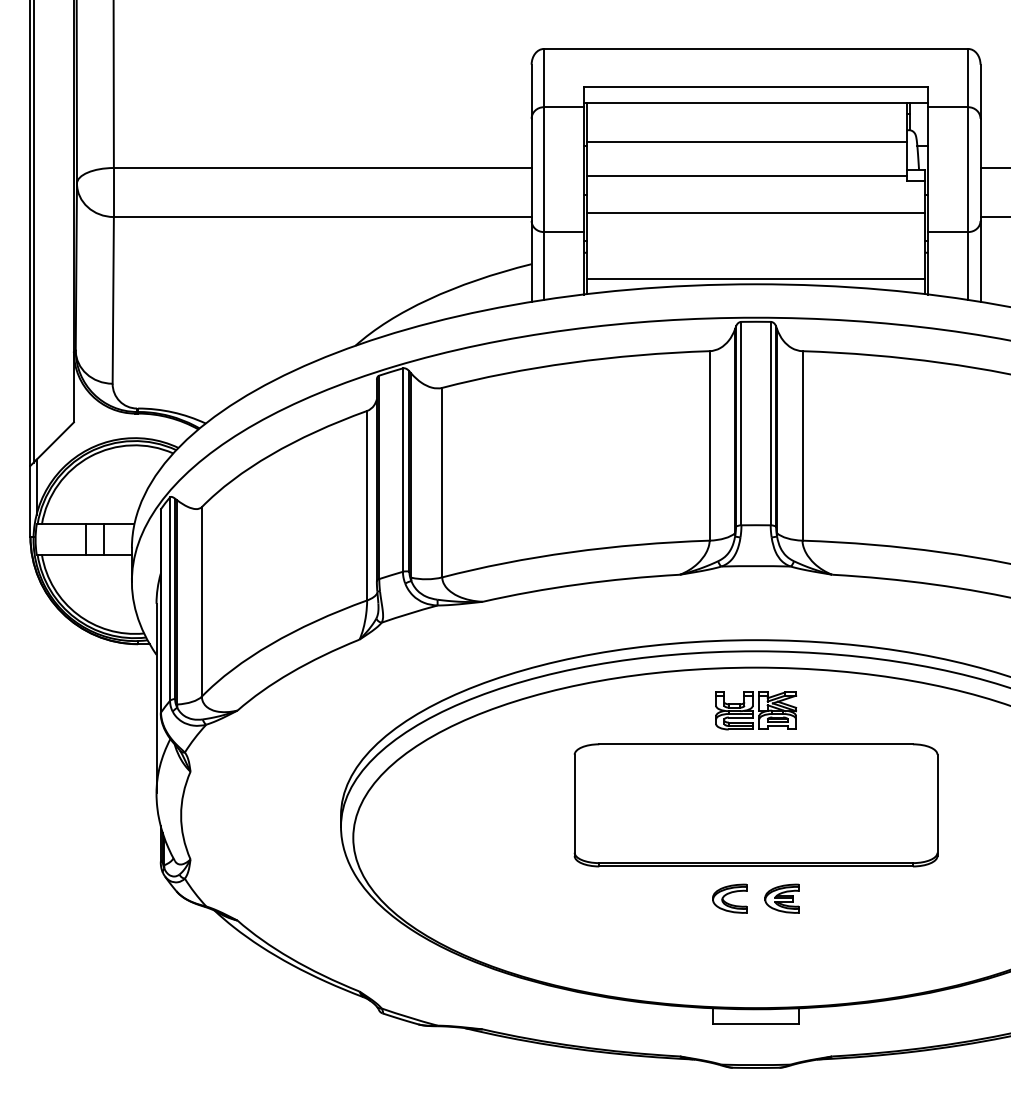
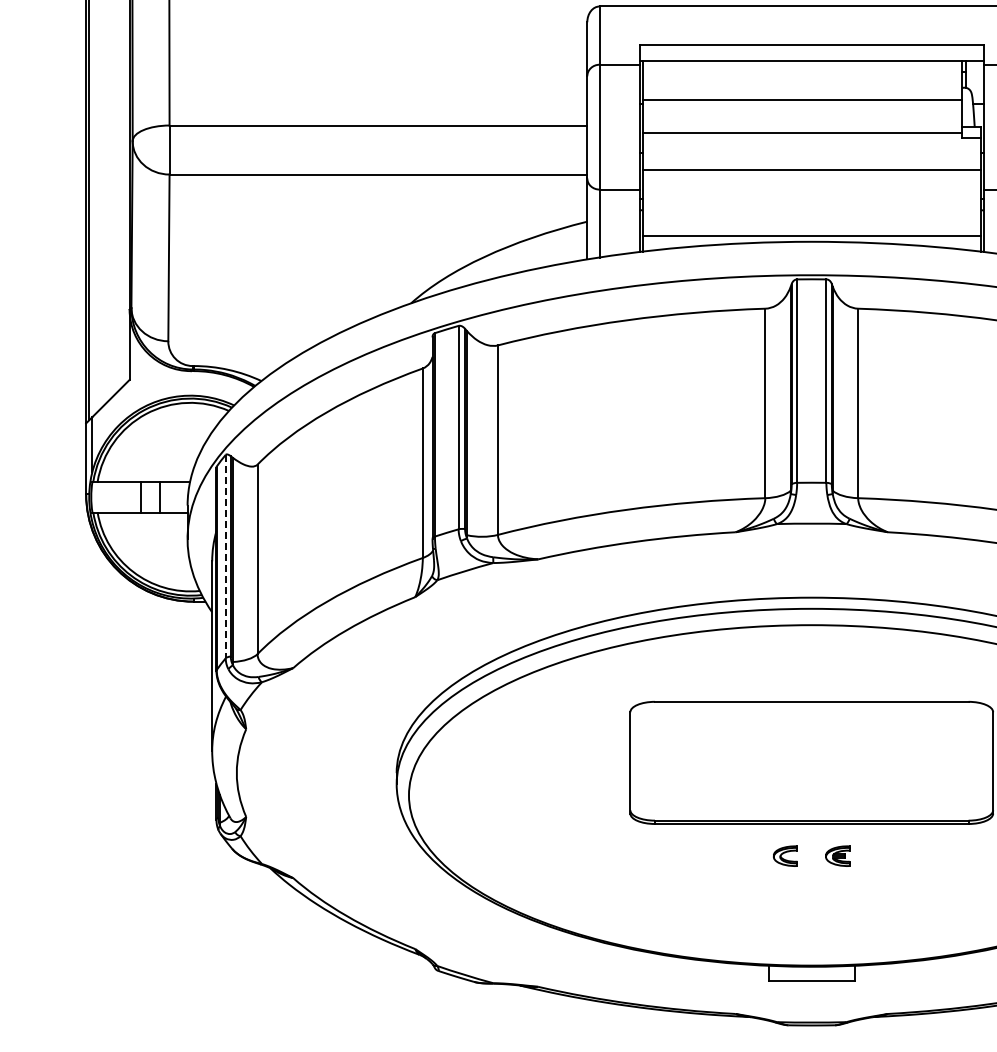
line: (170, 599) -> (226, 557), solid -> dashed
part: (756, 710) -> (812, 668), removed
part: (729, 898) -> (785, 856), size x0.7
part: (781, 898) -> (837, 856), size x0.7

